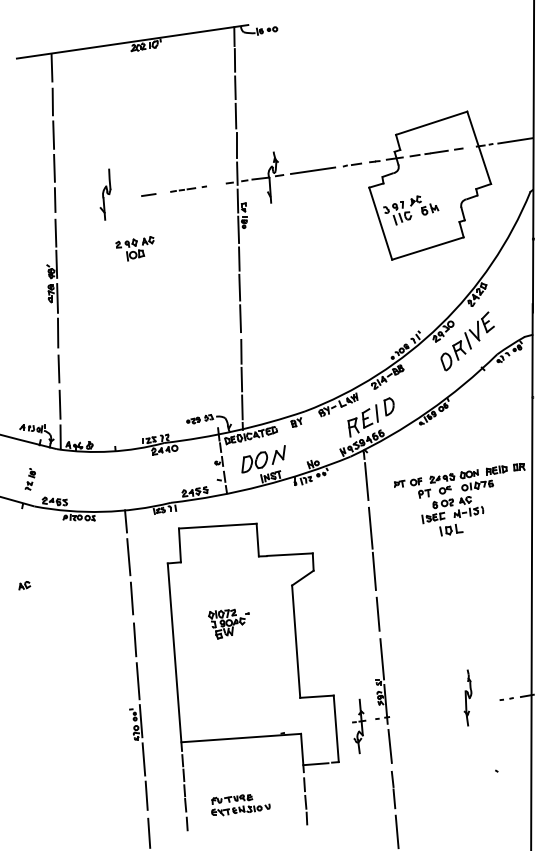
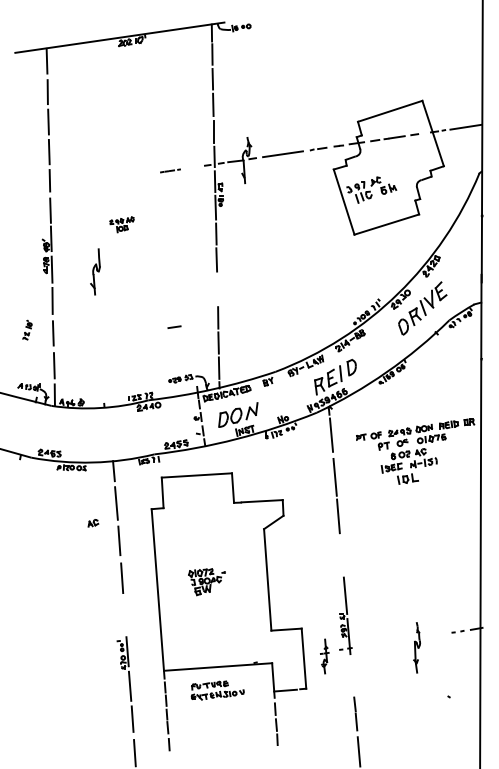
part: (188, 188) -> (170, 170), size x0.6
part: (105, 194) -> (95, 271), moved
line: (148, 194) -> (174, 326), moved
part: (134, 248) -> (121, 224), size x0.7
line: (240, 318) -> (217, 287), removed
part: (30, 478) -> (27, 329), moved
part: (24, 585) -> (93, 523), moved
line: (377, 614) -> (341, 555), removed
part: (228, 624) -> (206, 582), moved
line: (137, 681) -> (124, 615), removed
part: (467, 697) -> (416, 647), moved
part: (358, 726) -> (324, 656), size x0.7
line: (389, 746) -> (352, 674), removed
part: (240, 804) -> (217, 690), moved

